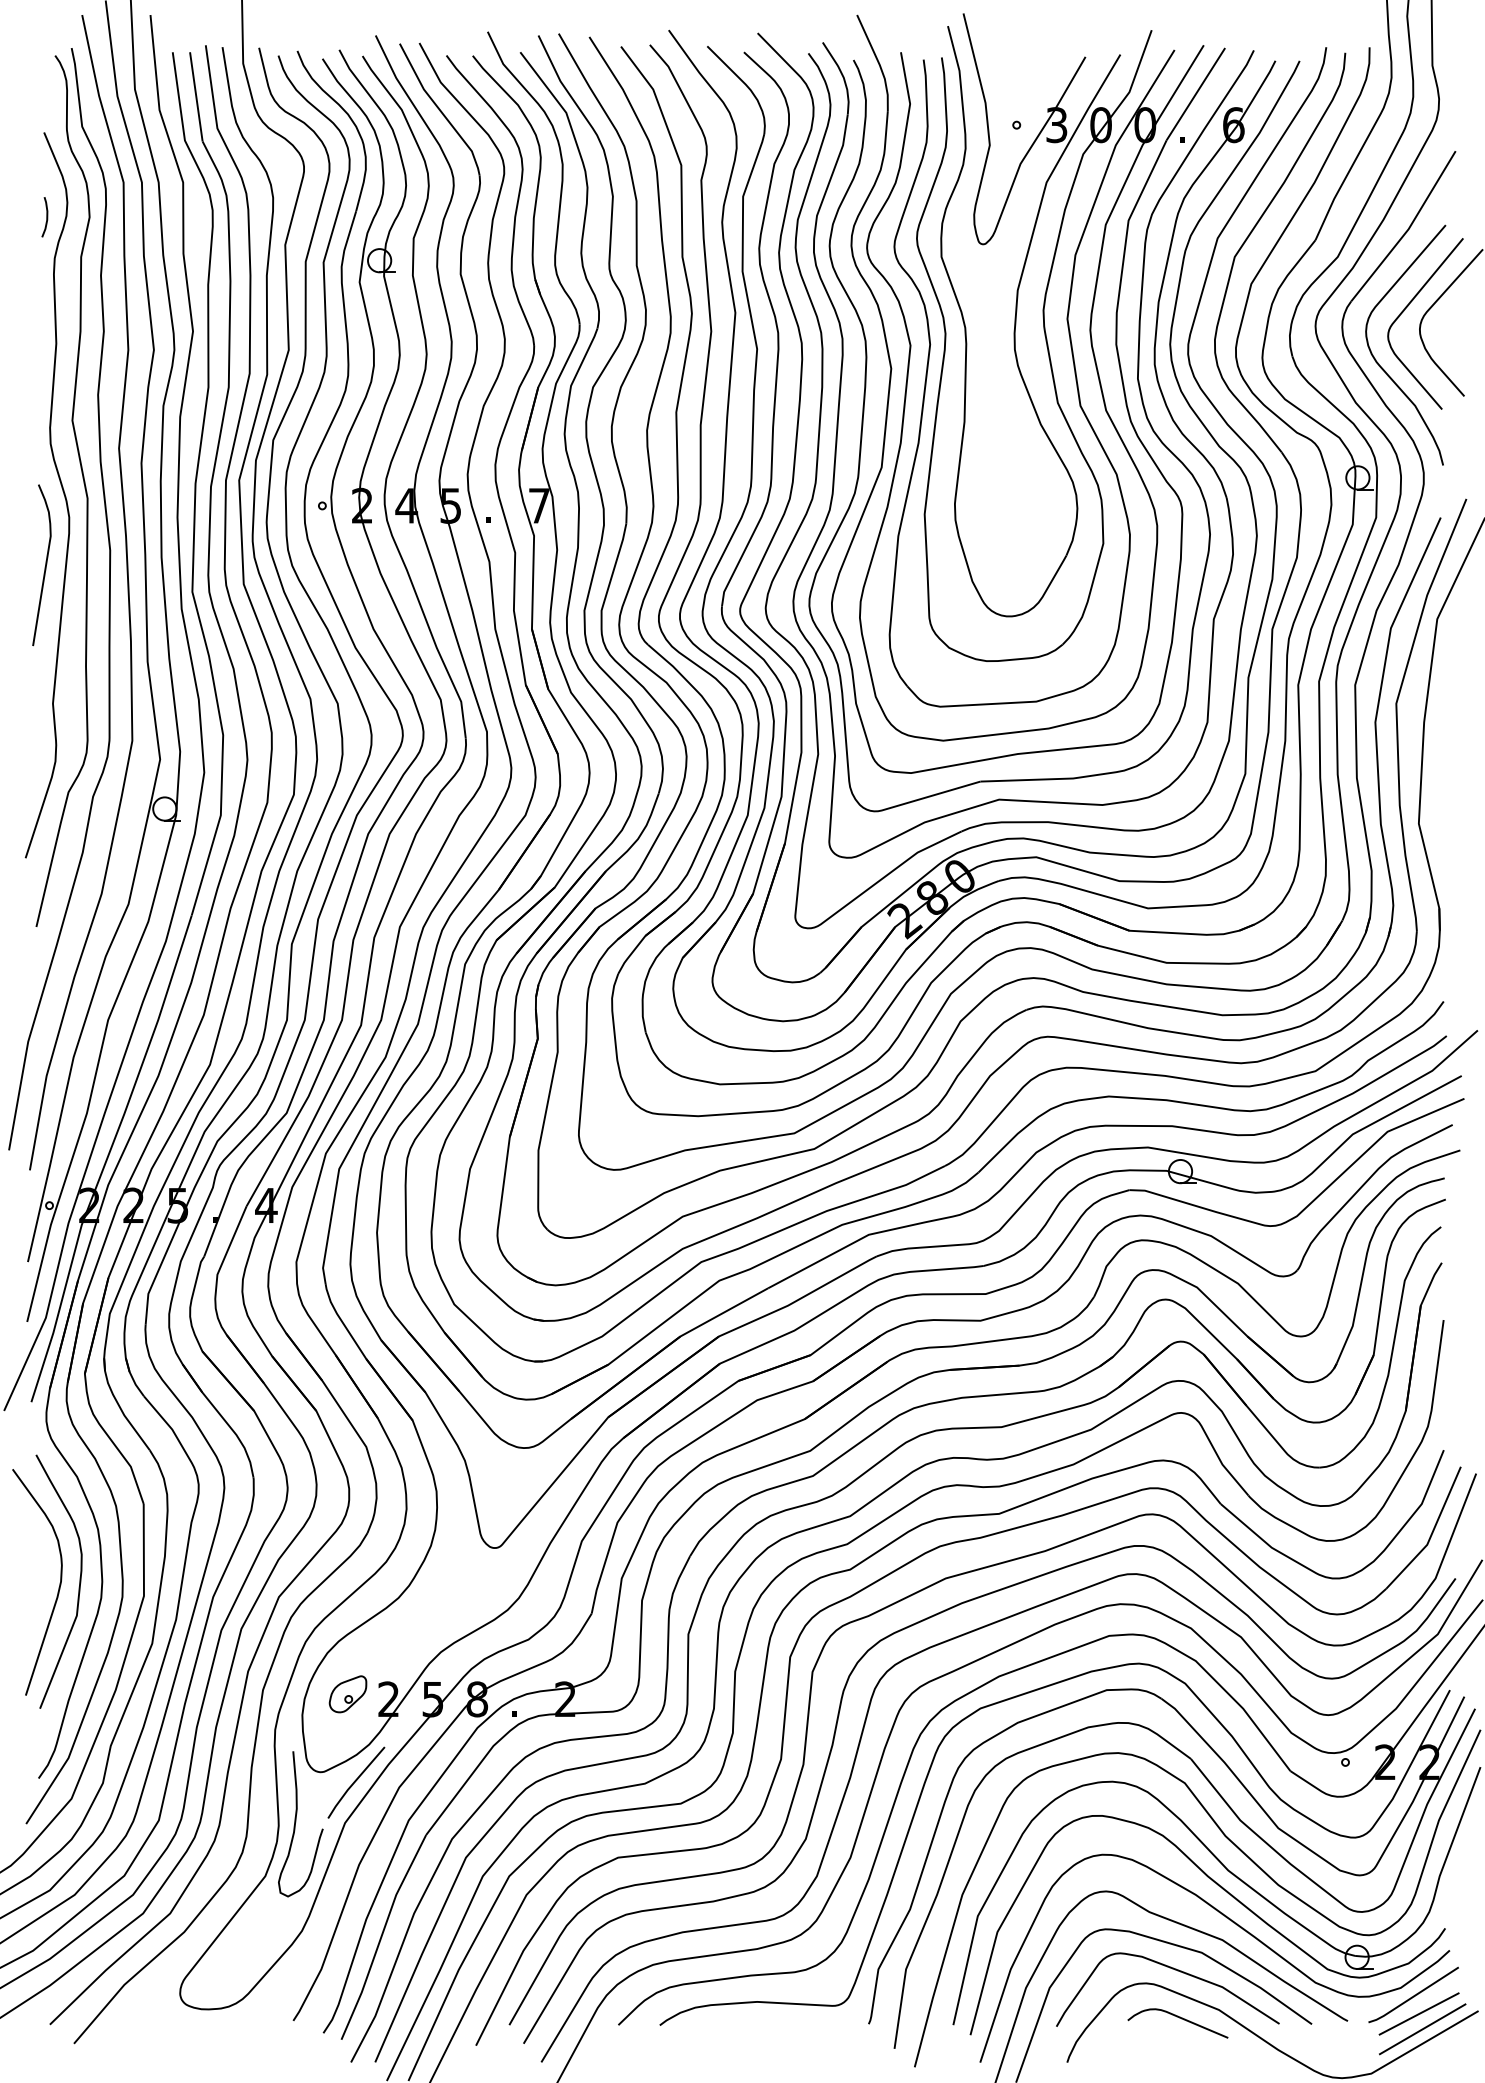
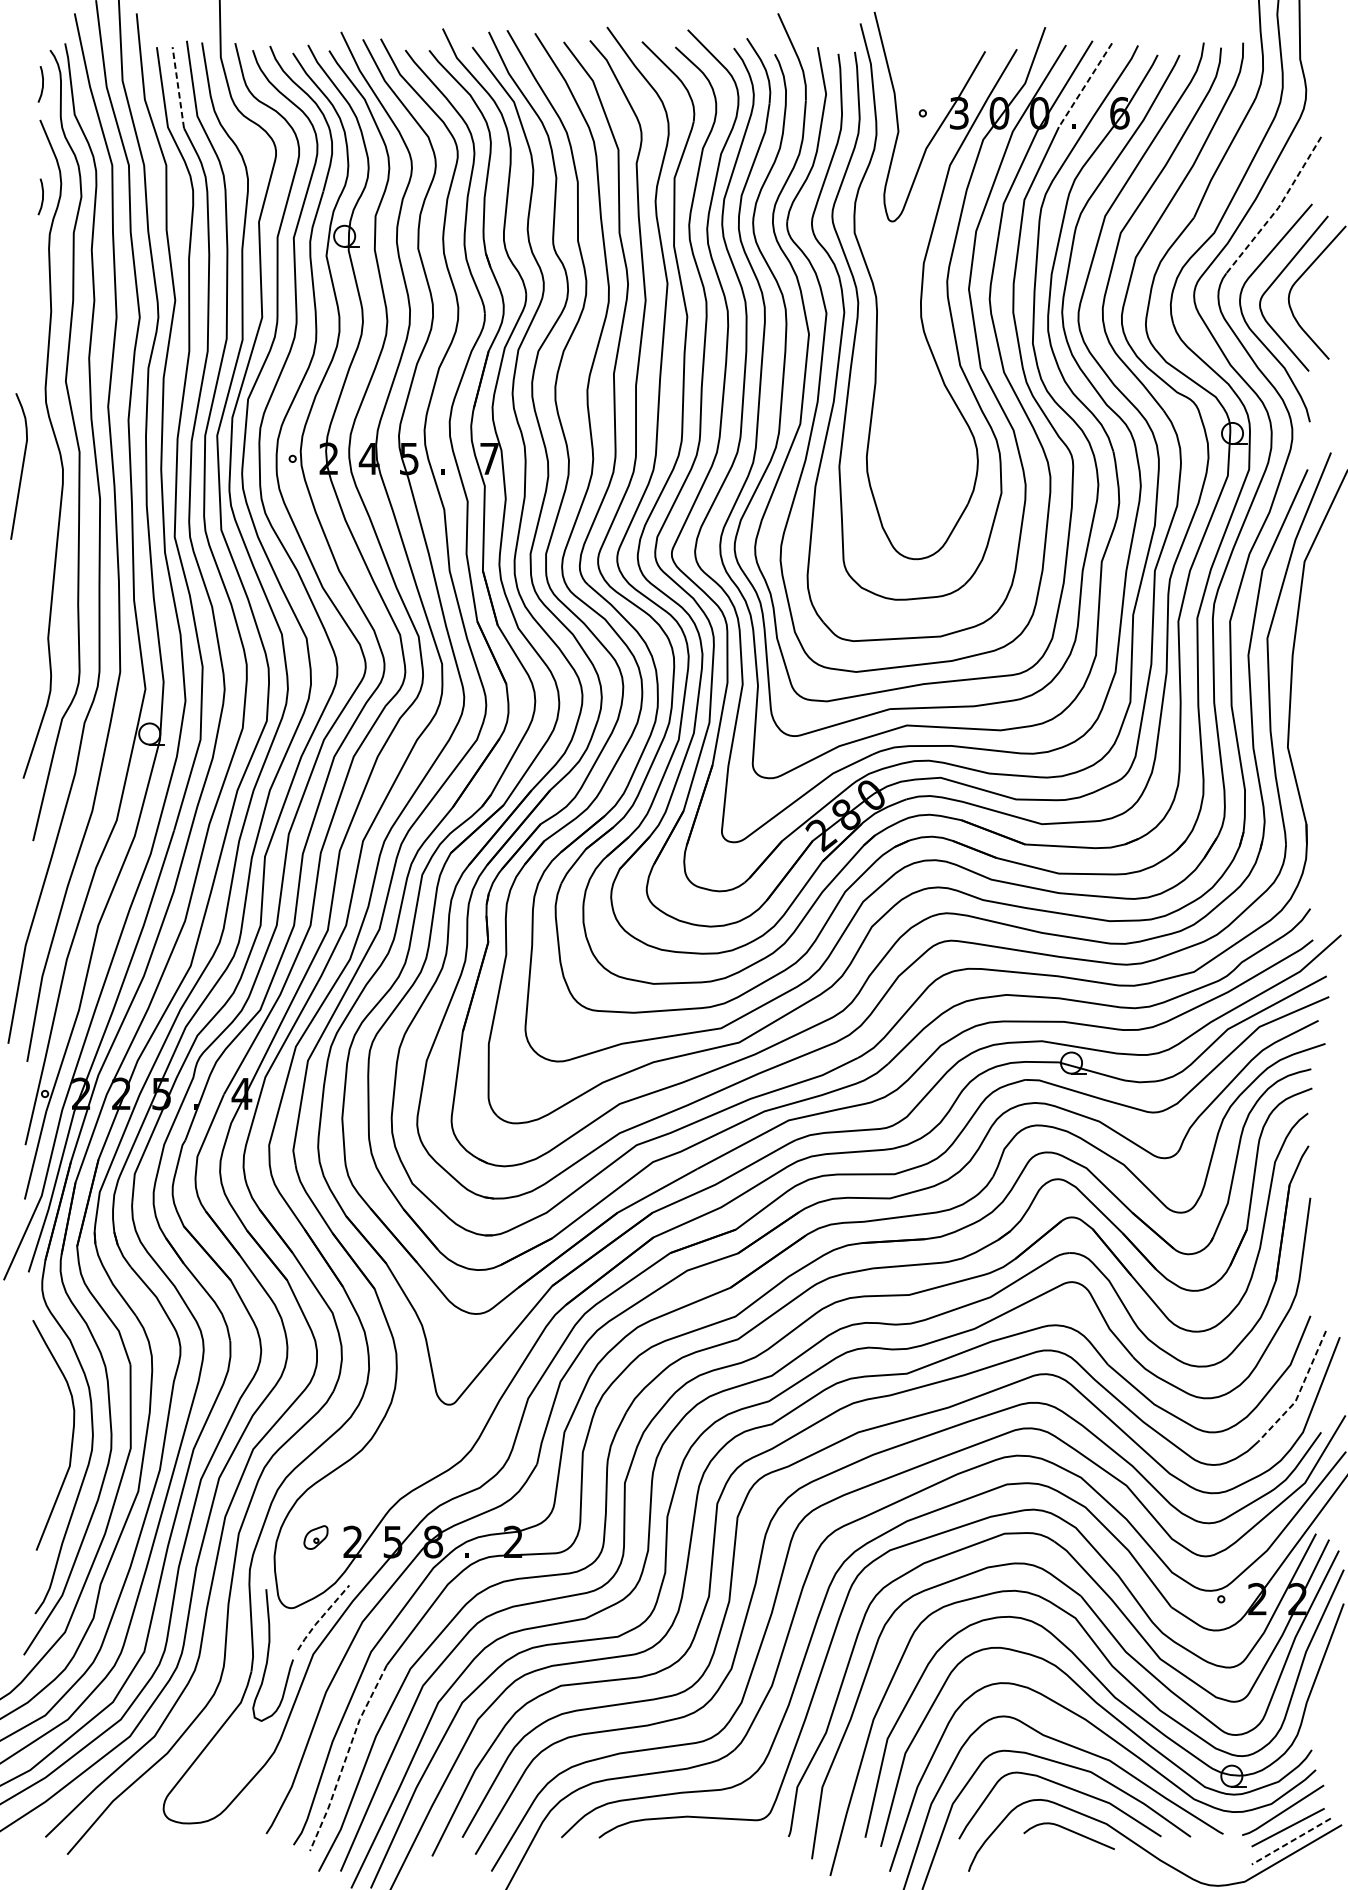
curve: (46, 93) -> (42, 84), added
line: (1195, 94) -> (1085, 85), solid -> dashed
line: (196, 96) -> (178, 87), solid -> dashed
line: (1408, 229) -> (1278, 208), solid -> dashed
curve: (44, 567) -> (21, 468), moved
line: (1431, 1533) -> (1299, 1391), solid -> dashed
curve: (58, 1587) -> (53, 1440), removed
part: (347, 1694) -> (315, 1537), size x0.7
line: (354, 1782) -> (321, 1617), solid -> dashed
line: (381, 1937) -> (346, 1758), solid -> dashed
line: (1422, 2029) -> (1291, 1841), solid -> dashed

